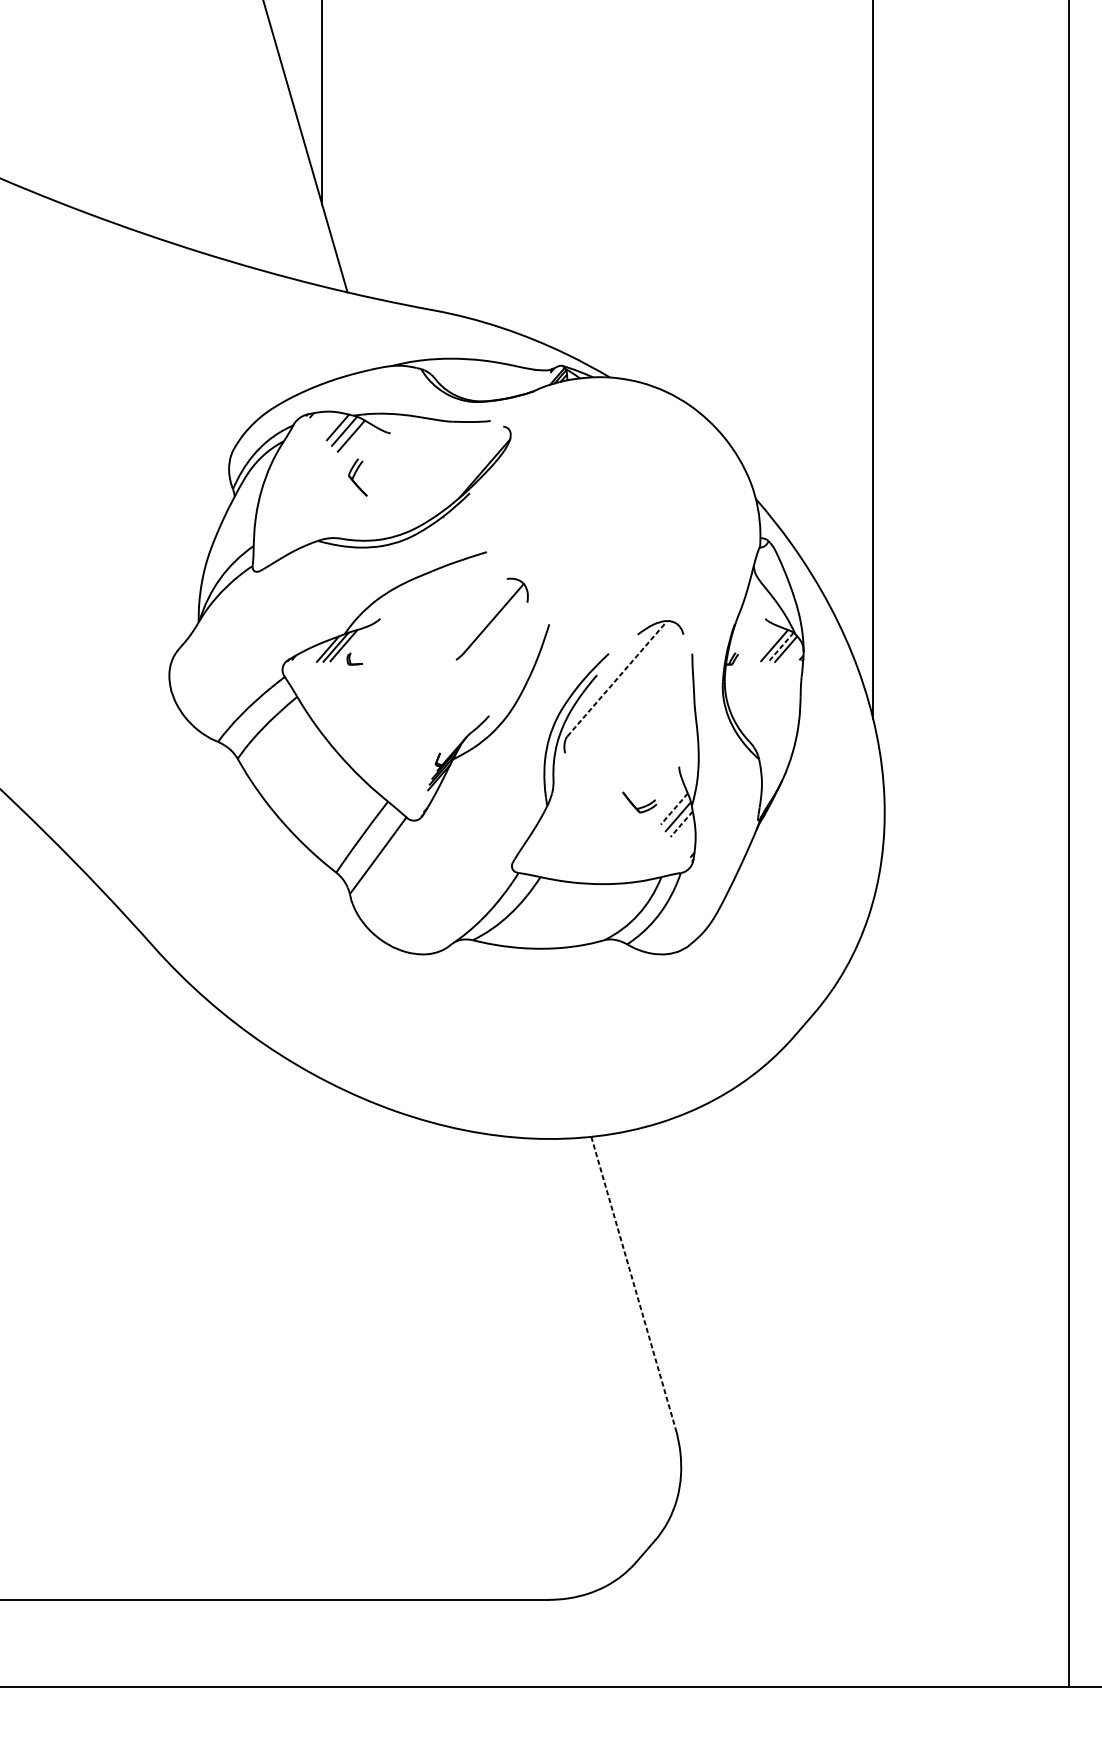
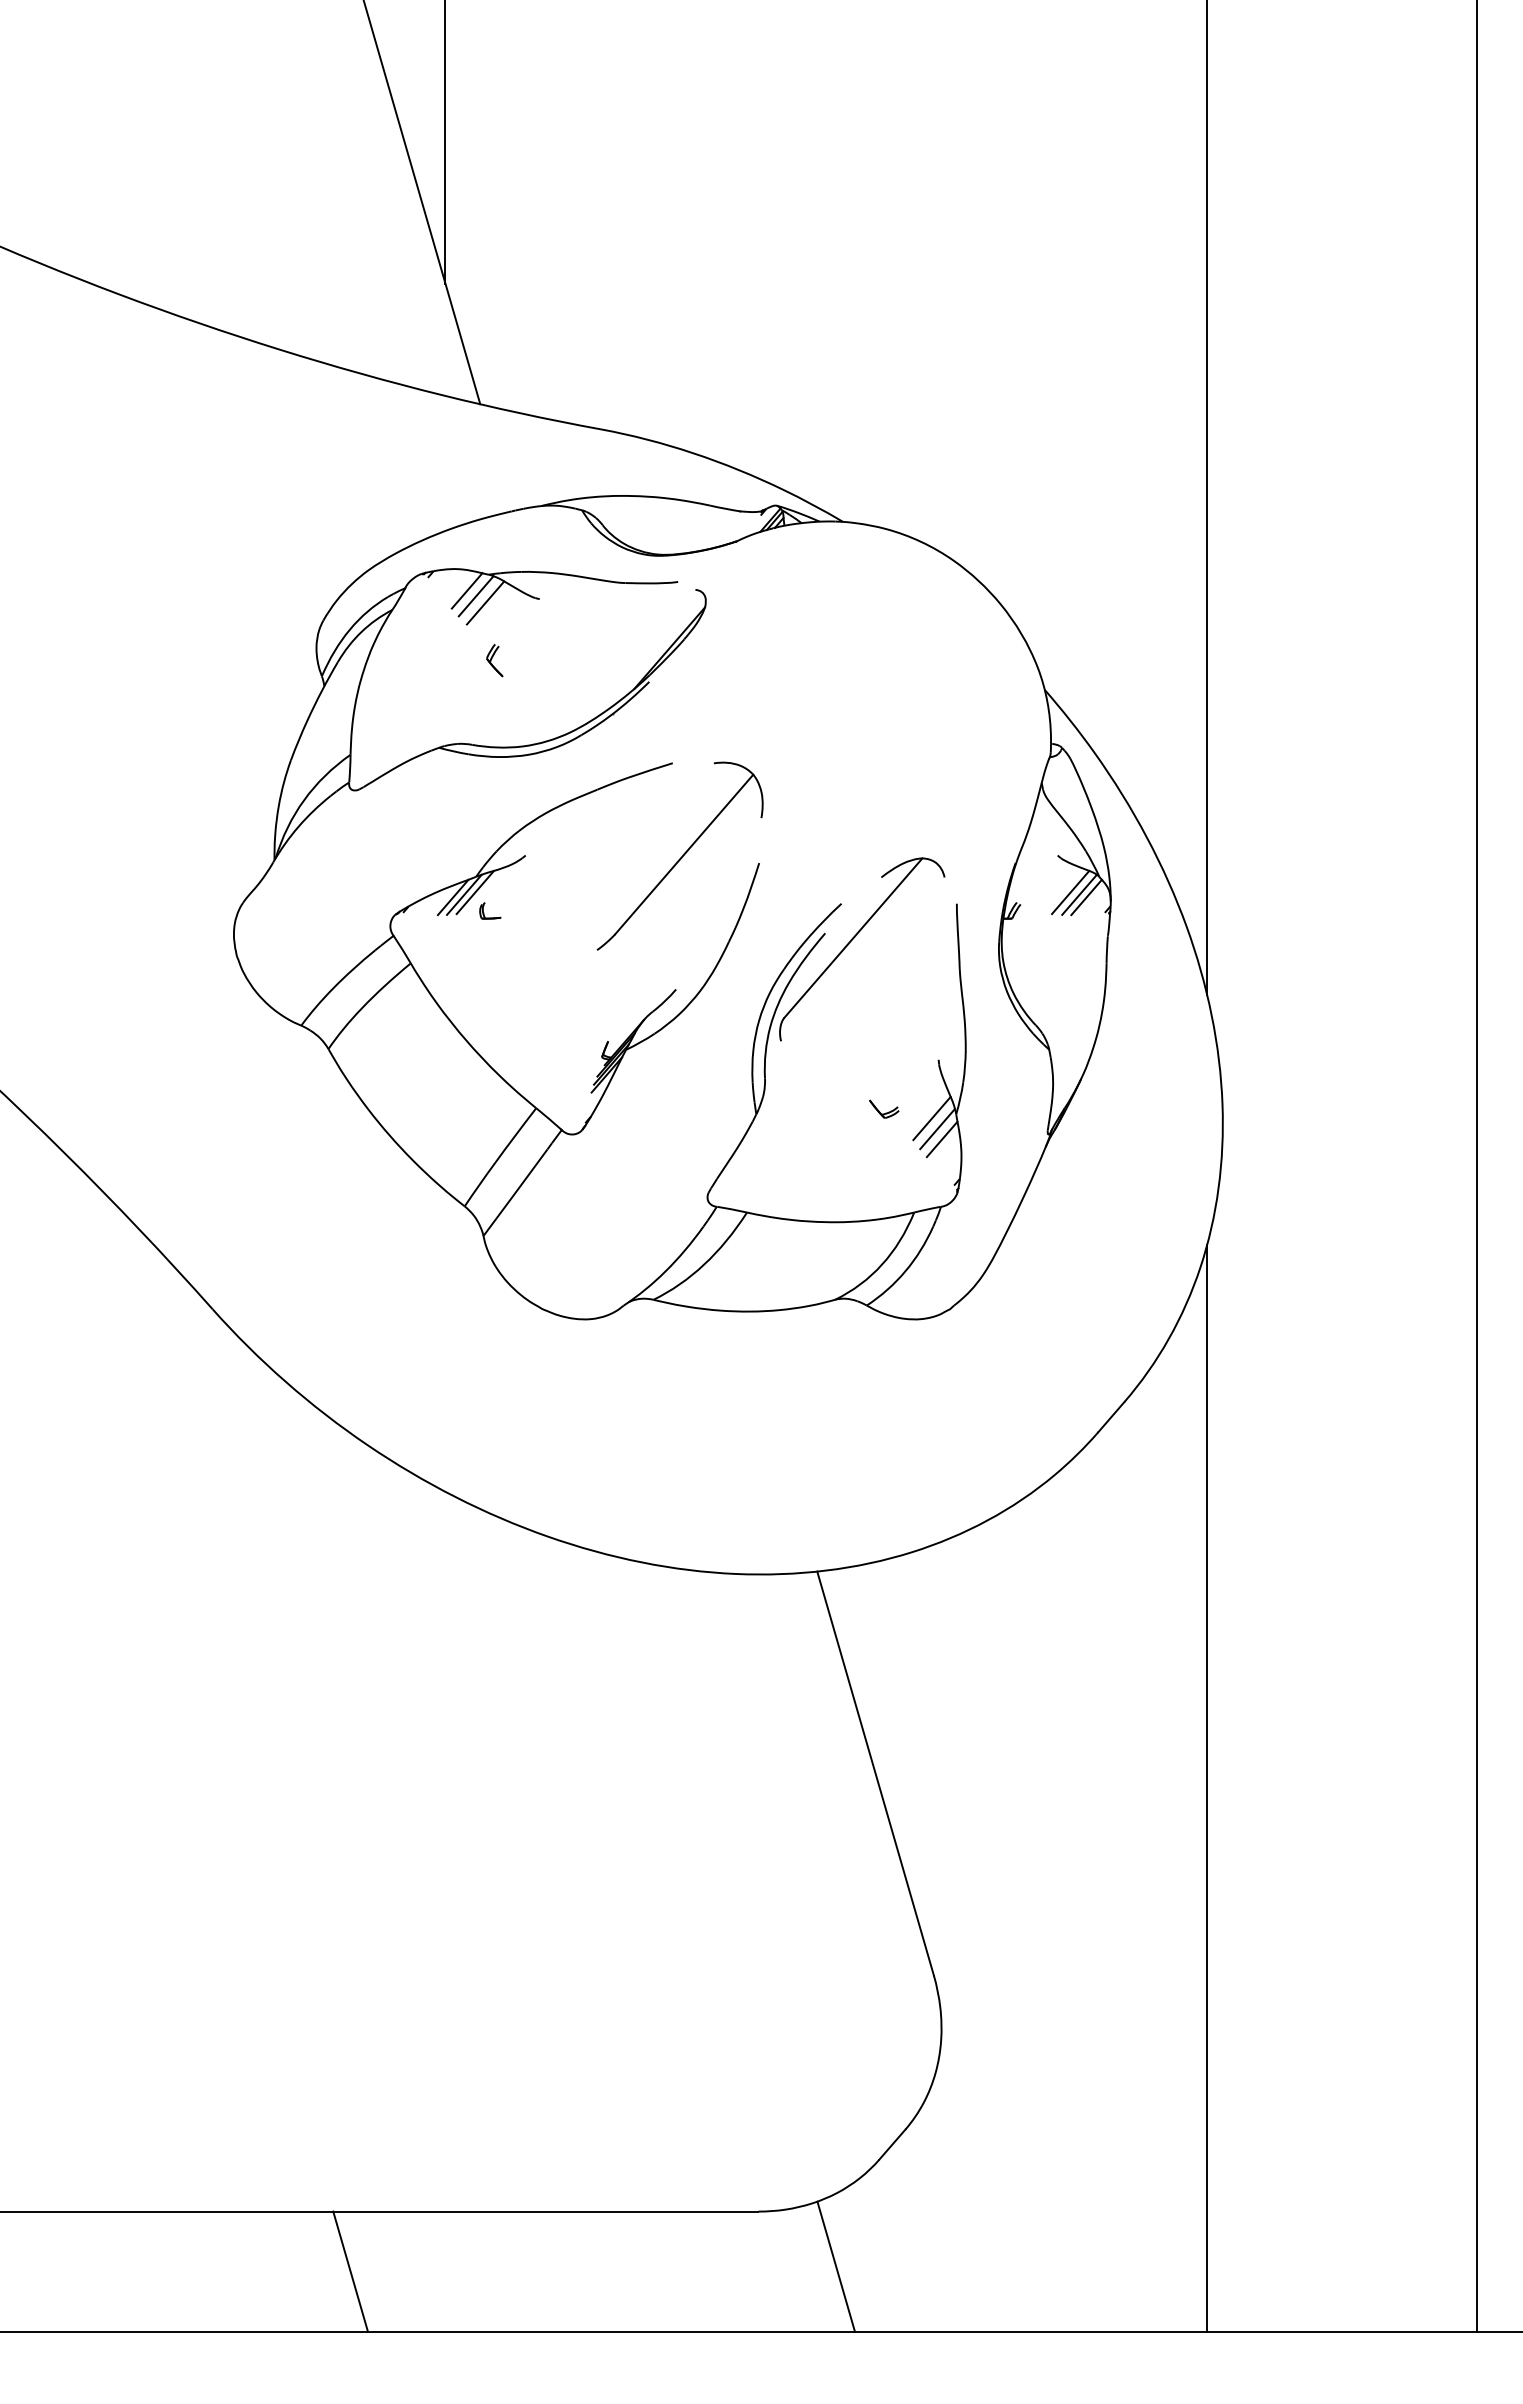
part: (357, 477) -> (494, 660), size x0.62
part: (491, 618) -> (679, 855), size x1.67
line: (781, 647) -> (1079, 894), dashed -> solid
line: (617, 678) -> (853, 937), dashed -> solid
part: (639, 801) -> (884, 1108), size x0.62
line: (674, 809) -> (932, 1118), dashed -> solid
line: (681, 824) -> (941, 1139), dashed -> solid
line: (633, 1282) -> (875, 1773), dashed -> solid
line: (873, 1293) -> (1207, 1788), added
line: (605, 1639) -> (836, 2266), added
line: (253, 1643) -> (350, 2271), added

